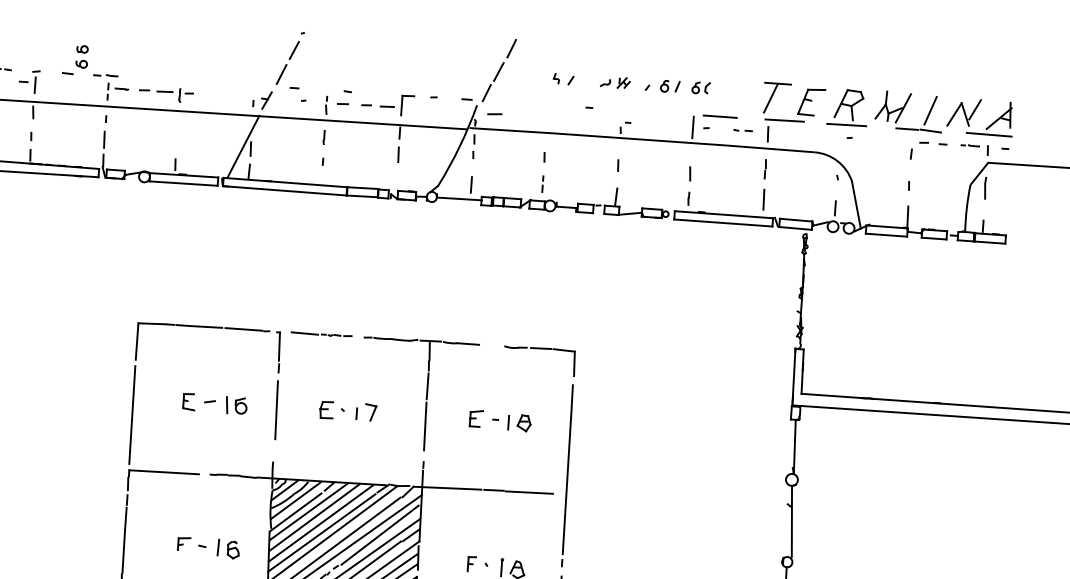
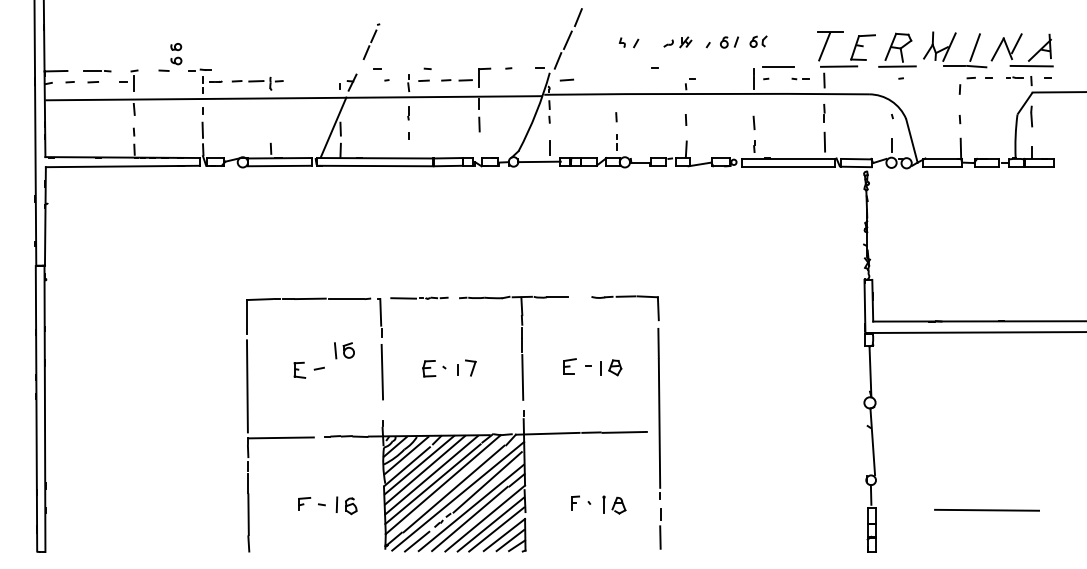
part: (290, 58) -> (371, 41), size x0.7
part: (236, 405) -> (344, 350), moved

